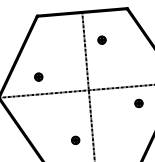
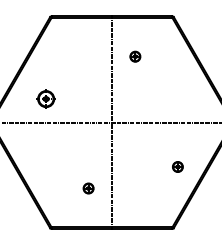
part: (38, 77) -> (45, 99), size x1.6
part: (138, 103) -> (177, 166), moved

